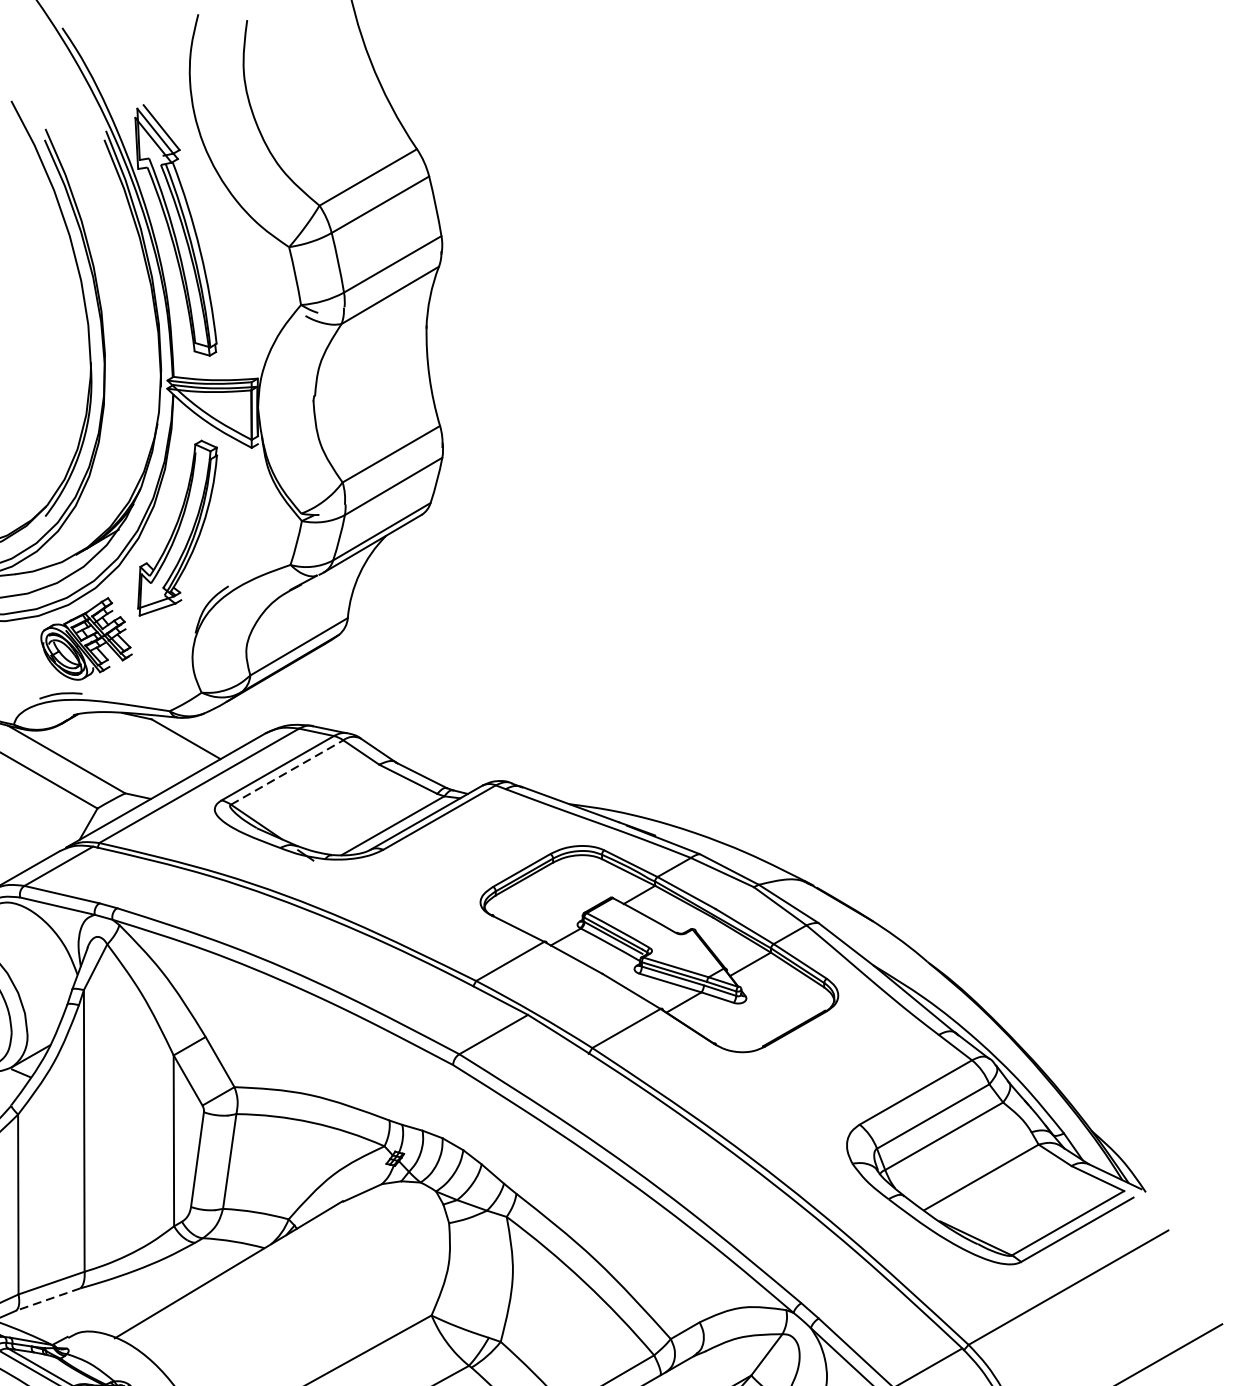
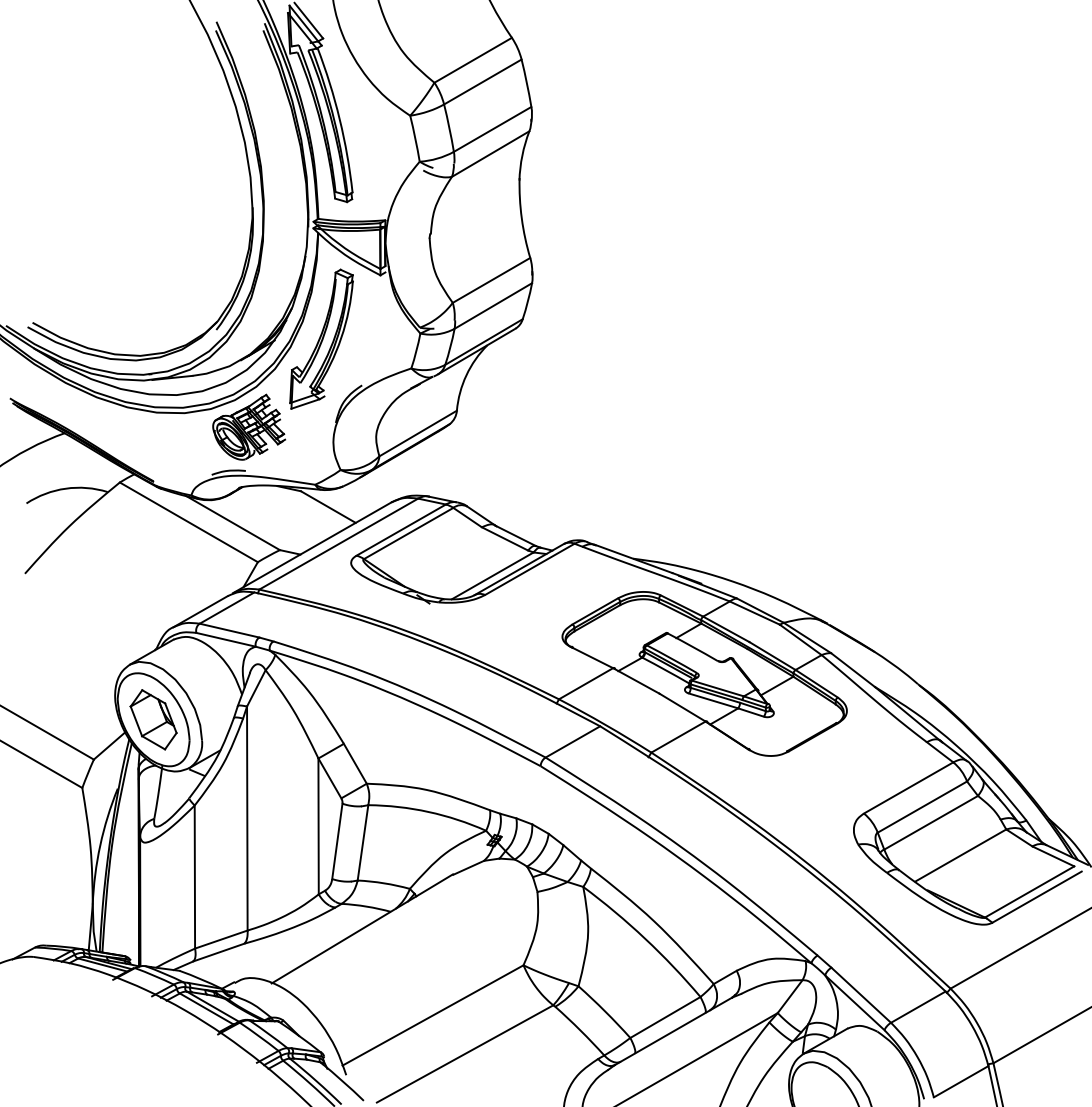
line: (288, 772) -> (409, 533), dashed -> solid
line: (48, 1299) -> (218, 952), dashed -> solid

